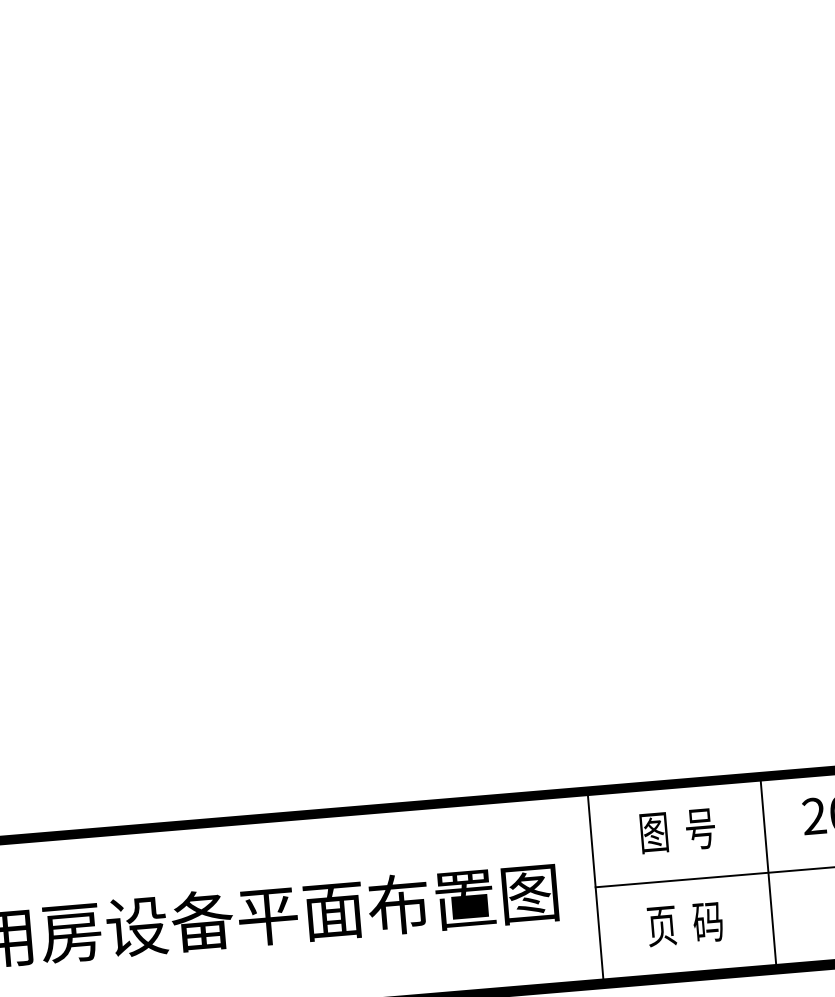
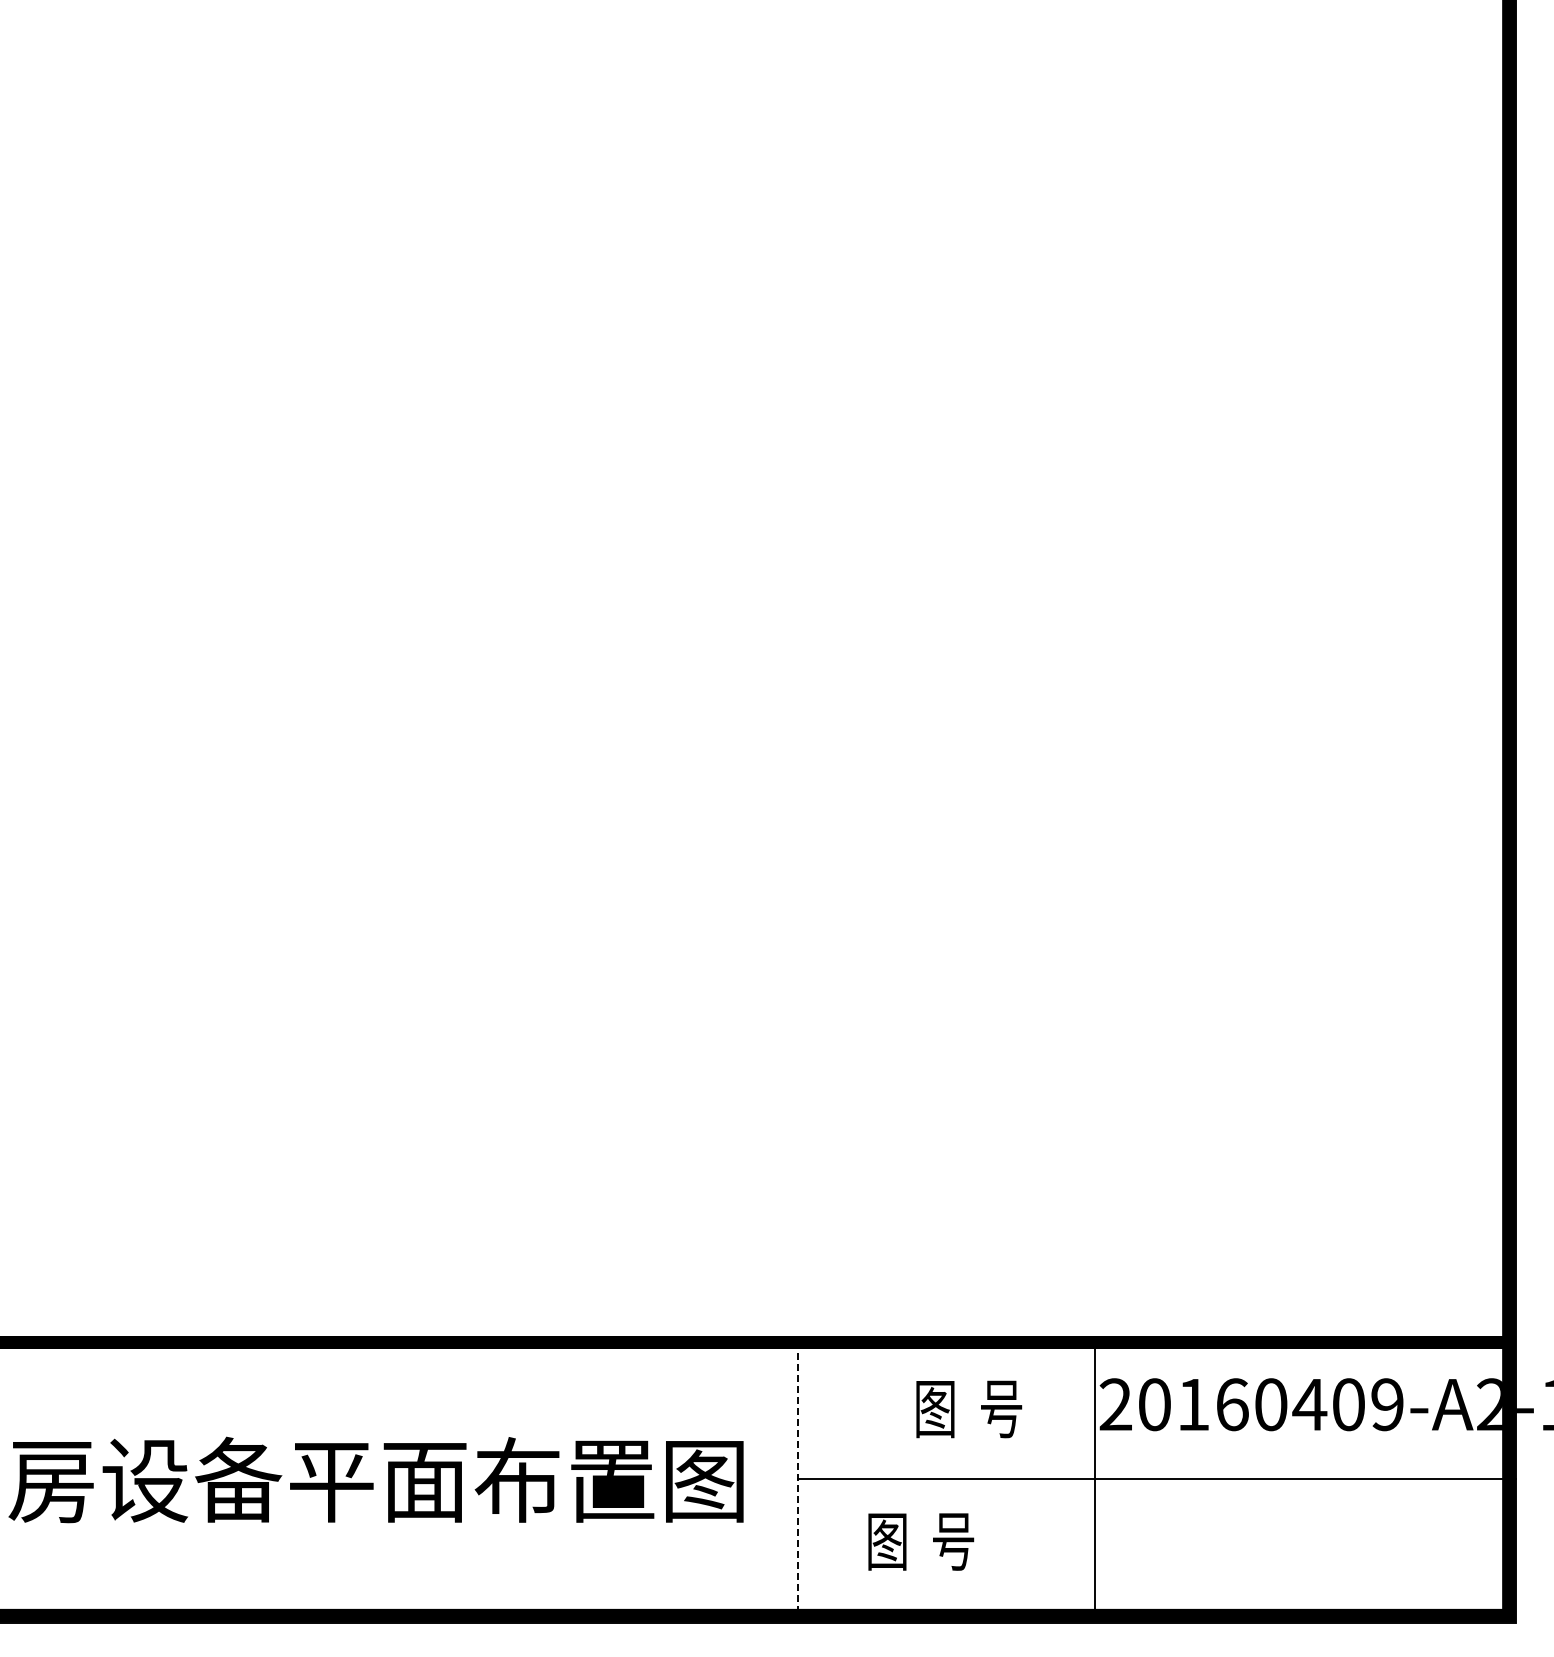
text: (678, 831) -> (969, 1409), moved
line: (768, 872) -> (1095, 1478), moved
line: (595, 887) -> (798, 1479), solid -> dashed
text: (685, 923) -> (920, 1541), 页  码 -> 图  号

